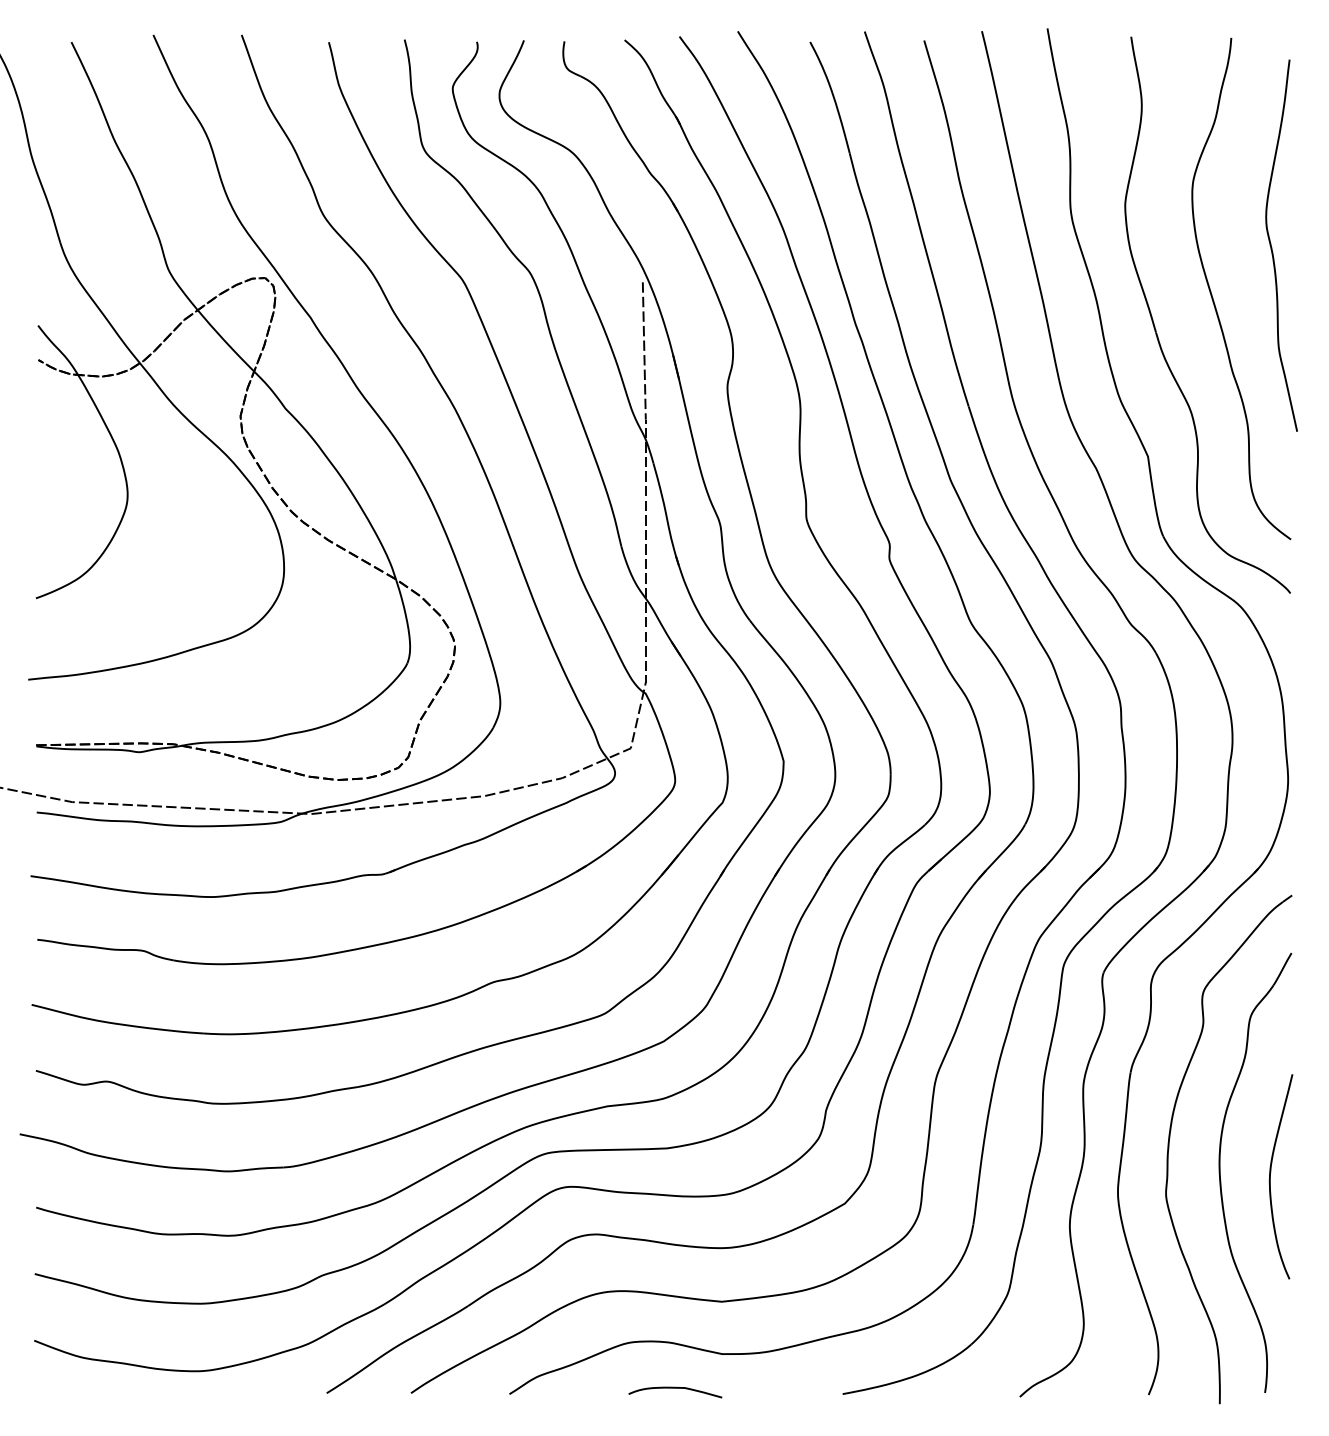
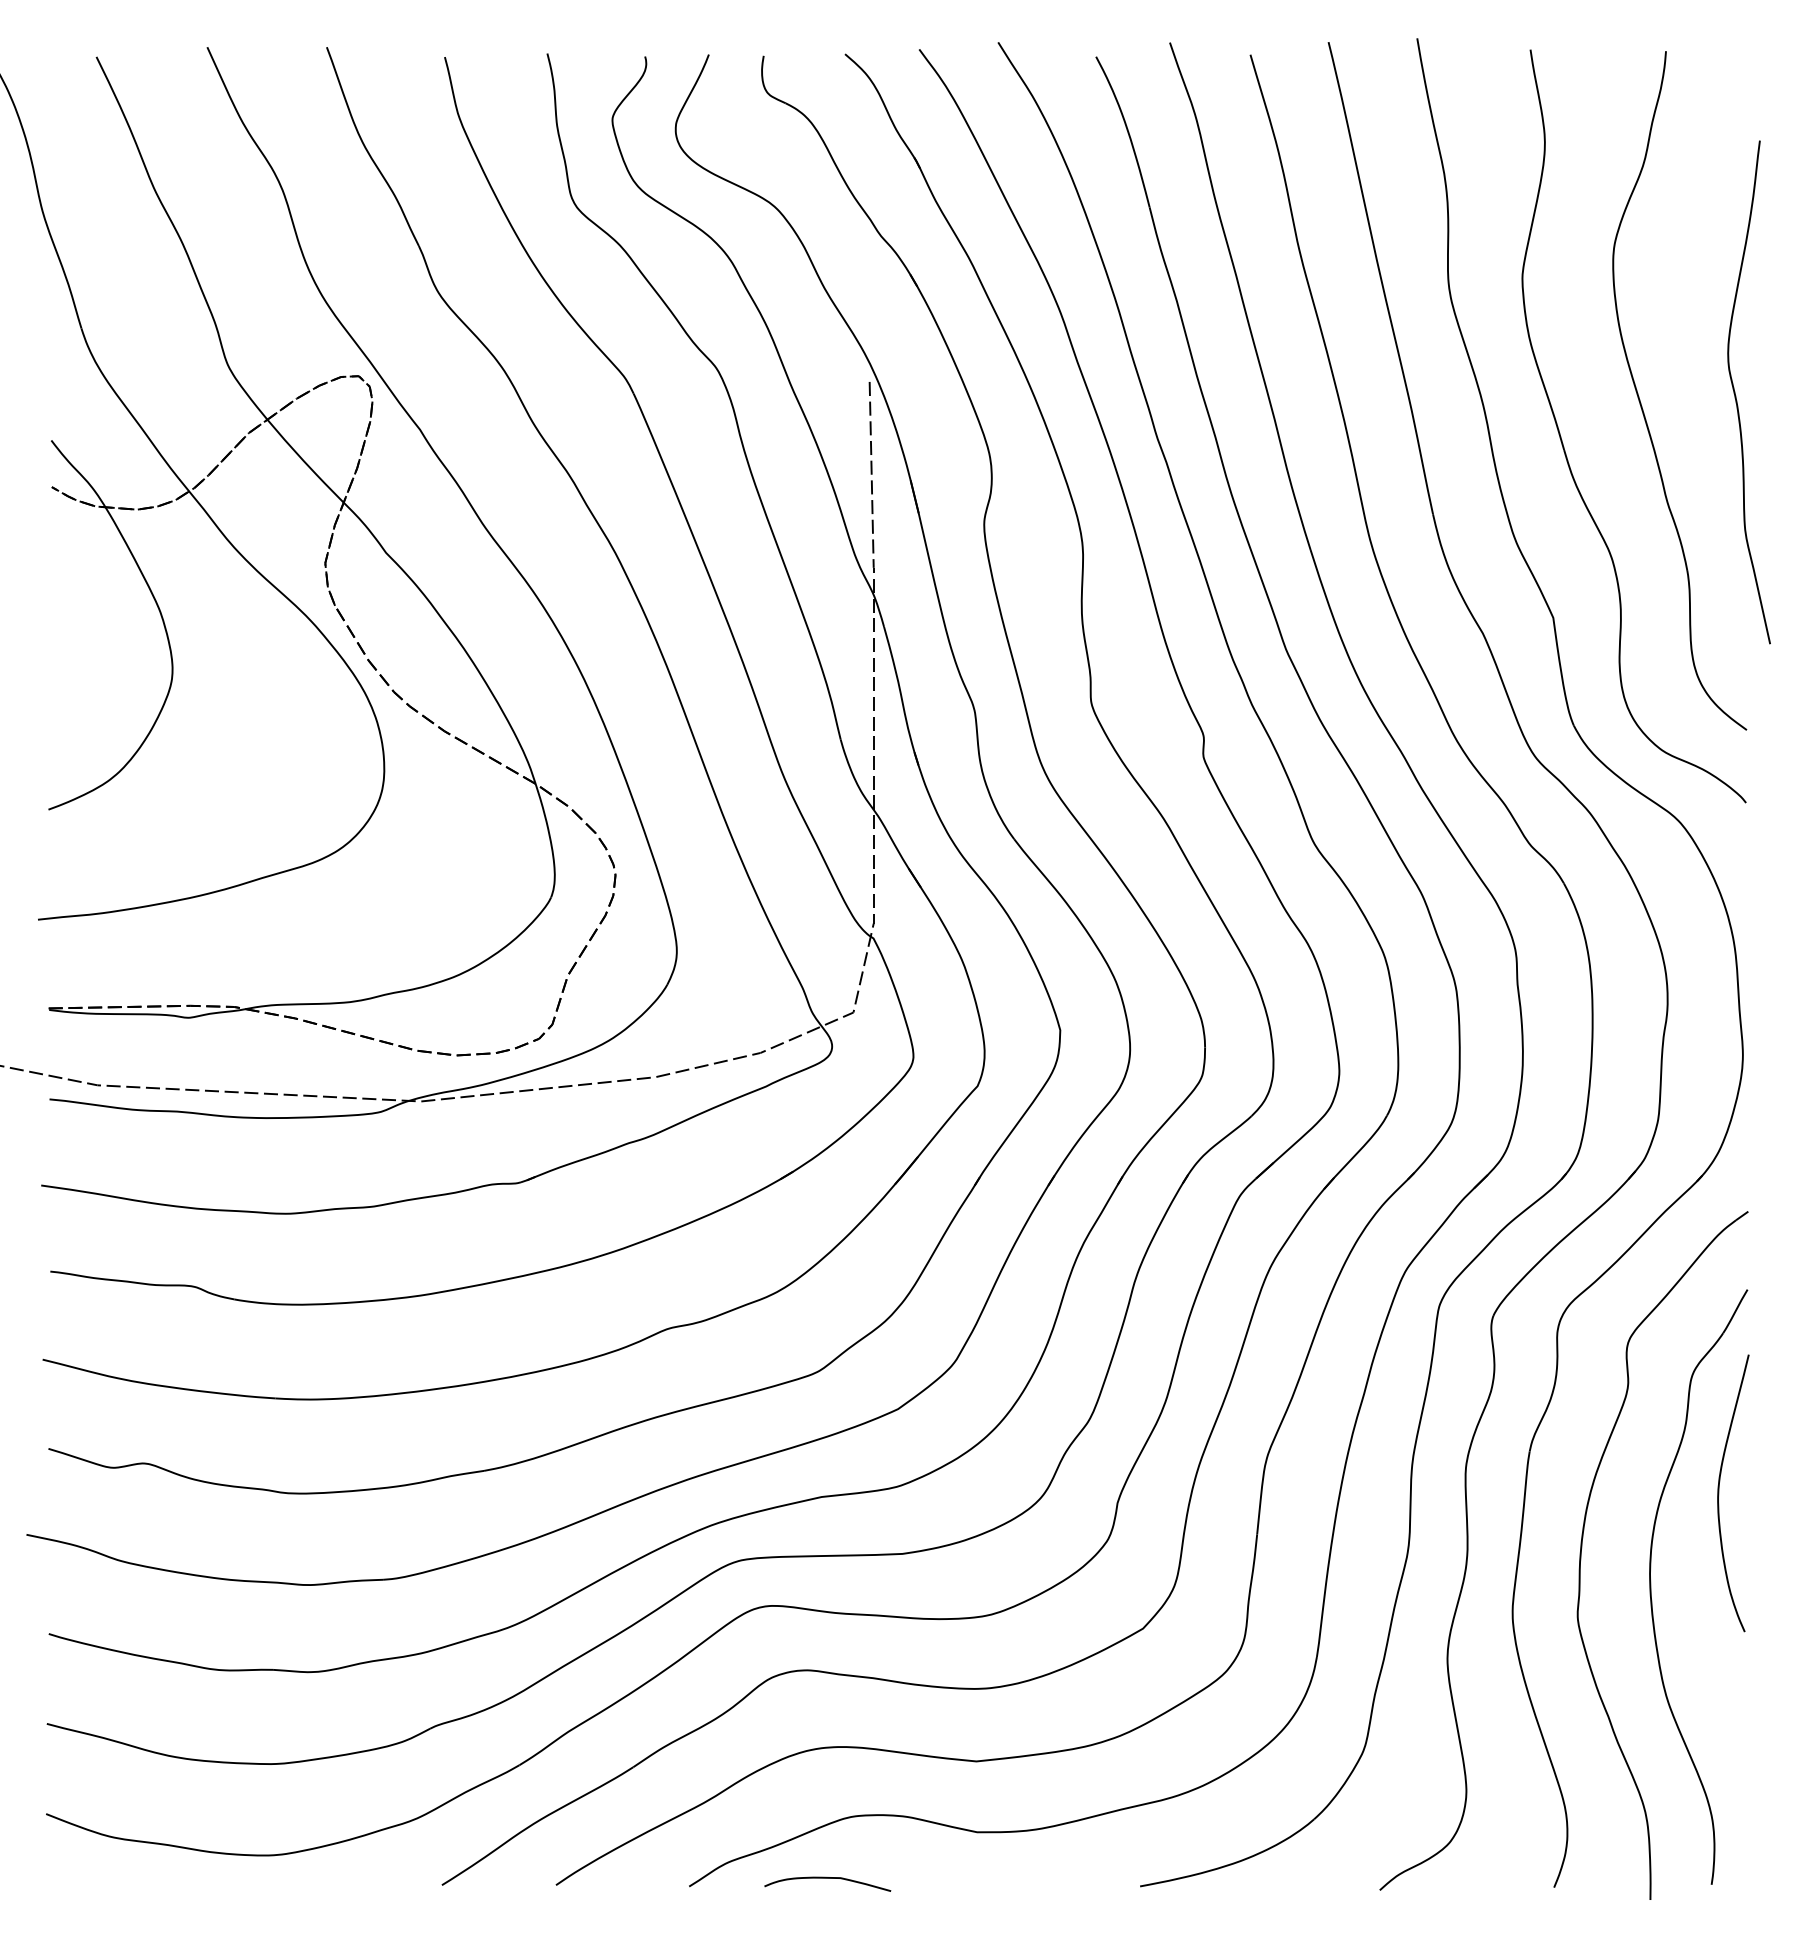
curve: (1272, 247) -> (1736, 395), moved
curve: (1270, 1176) -> (1719, 1493), moved
curve: (675, 1388) -> (827, 1878), moved

